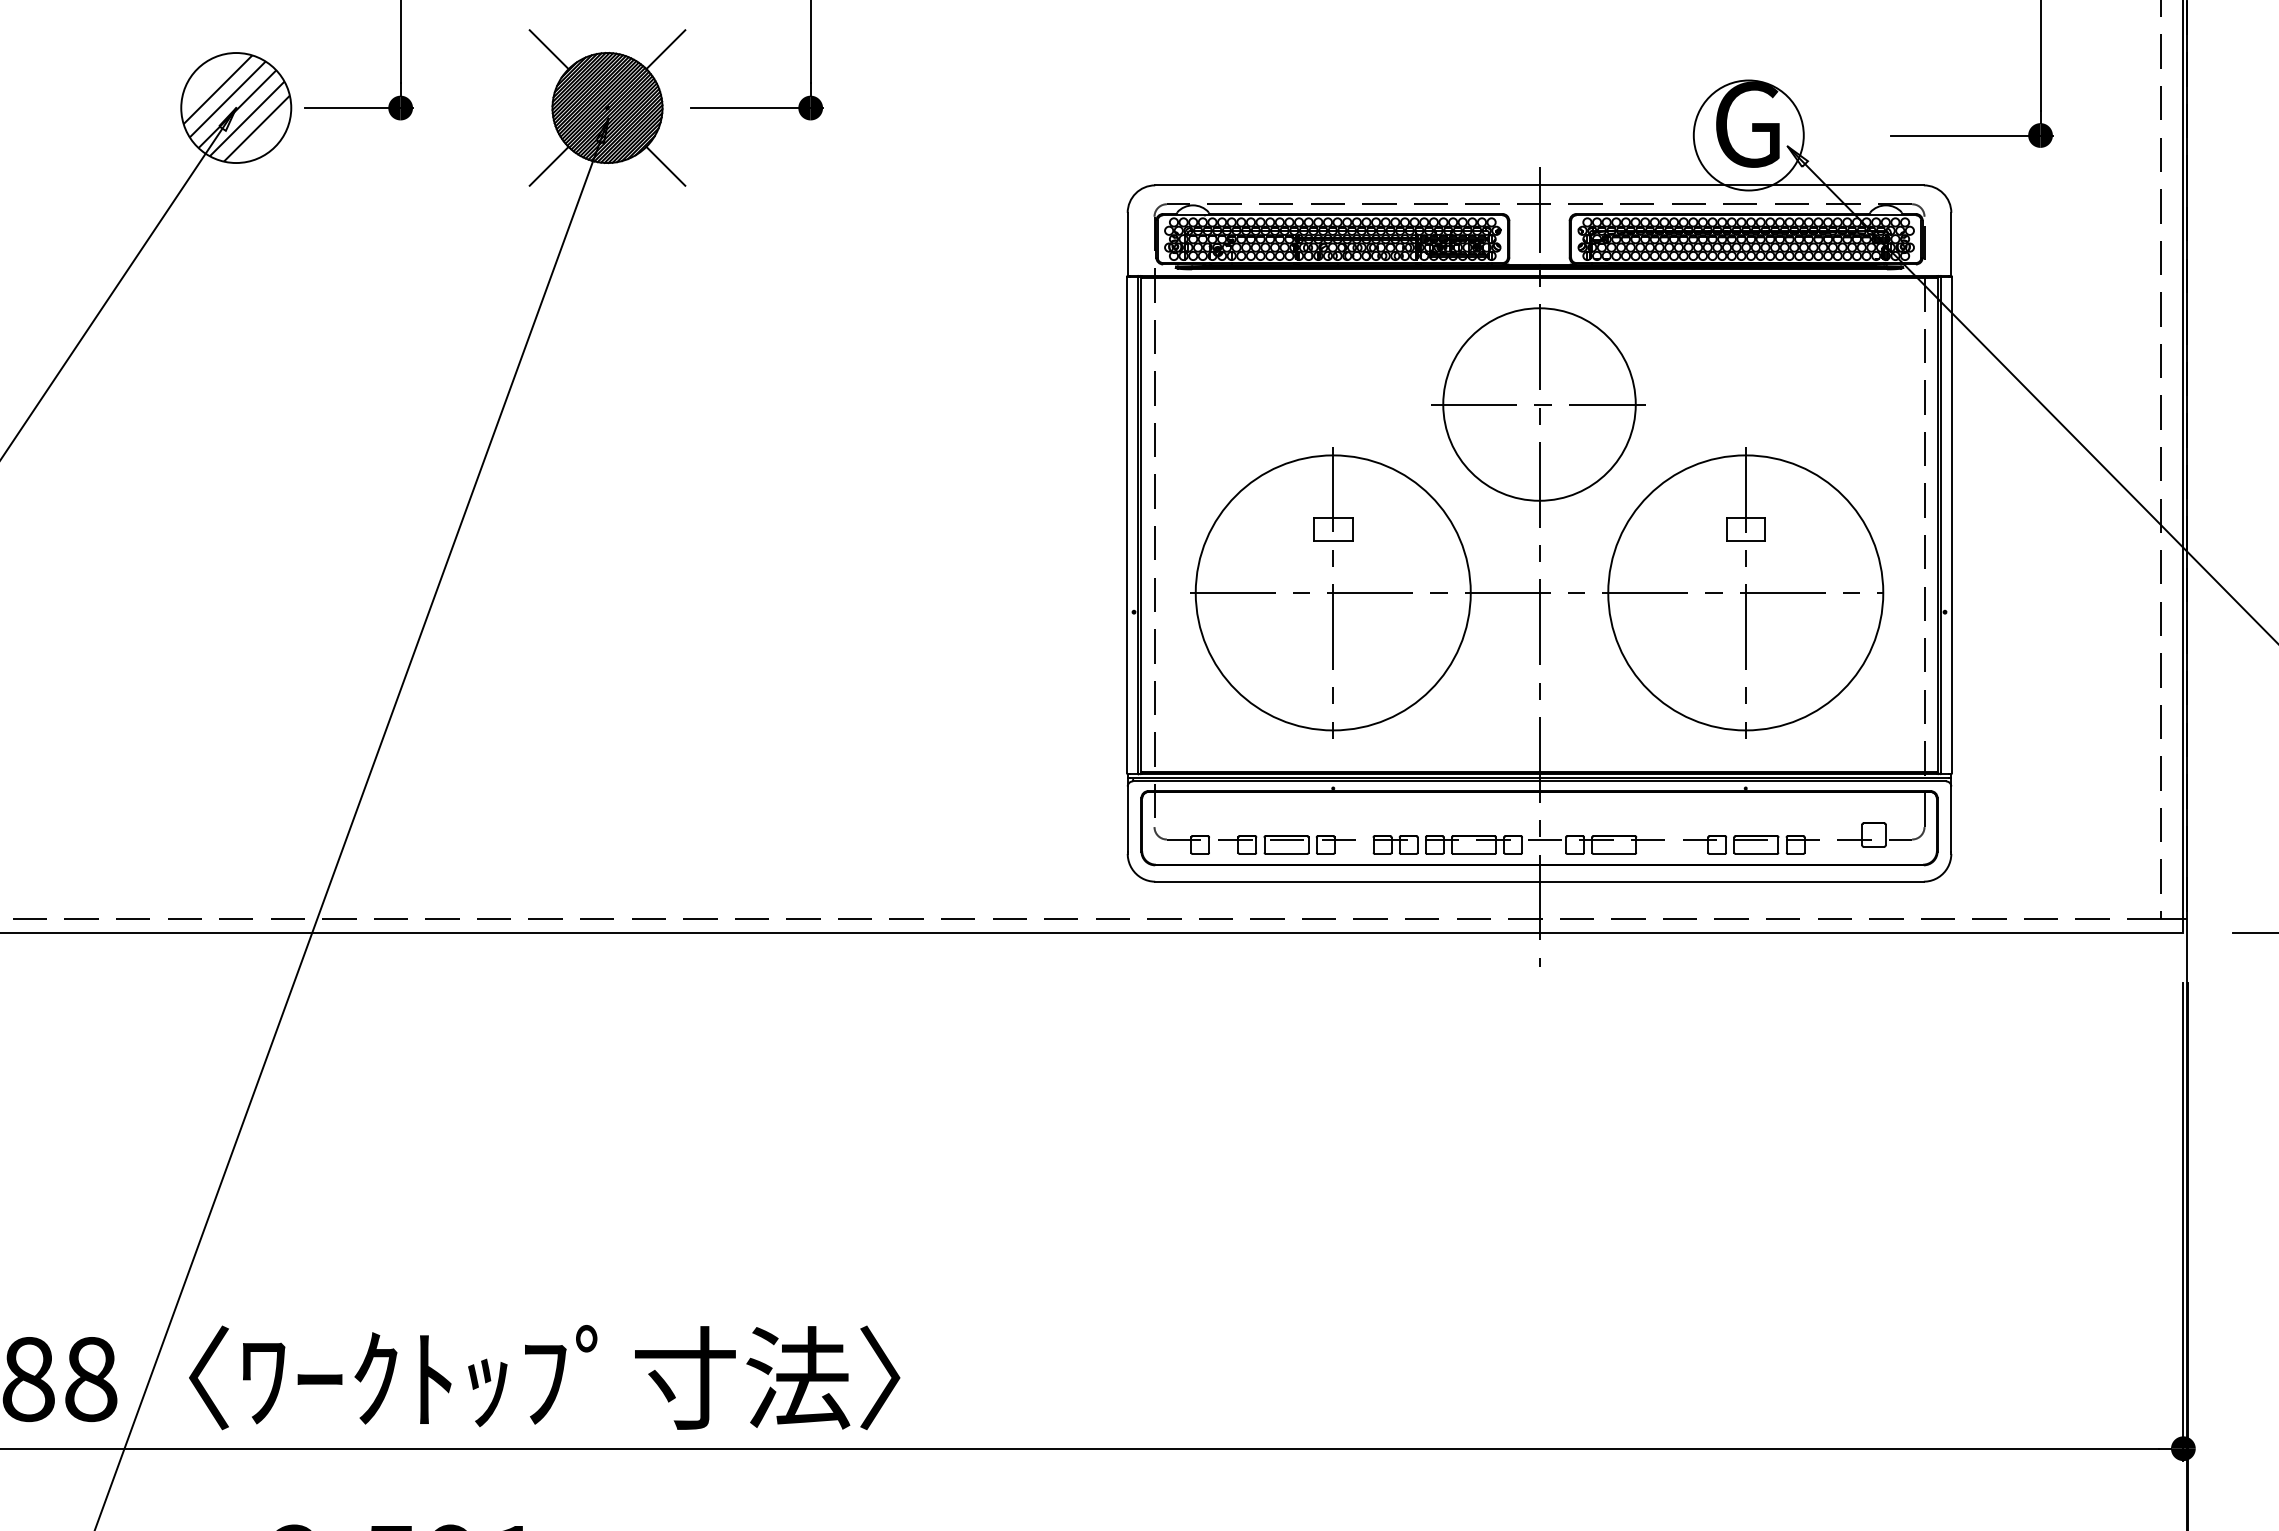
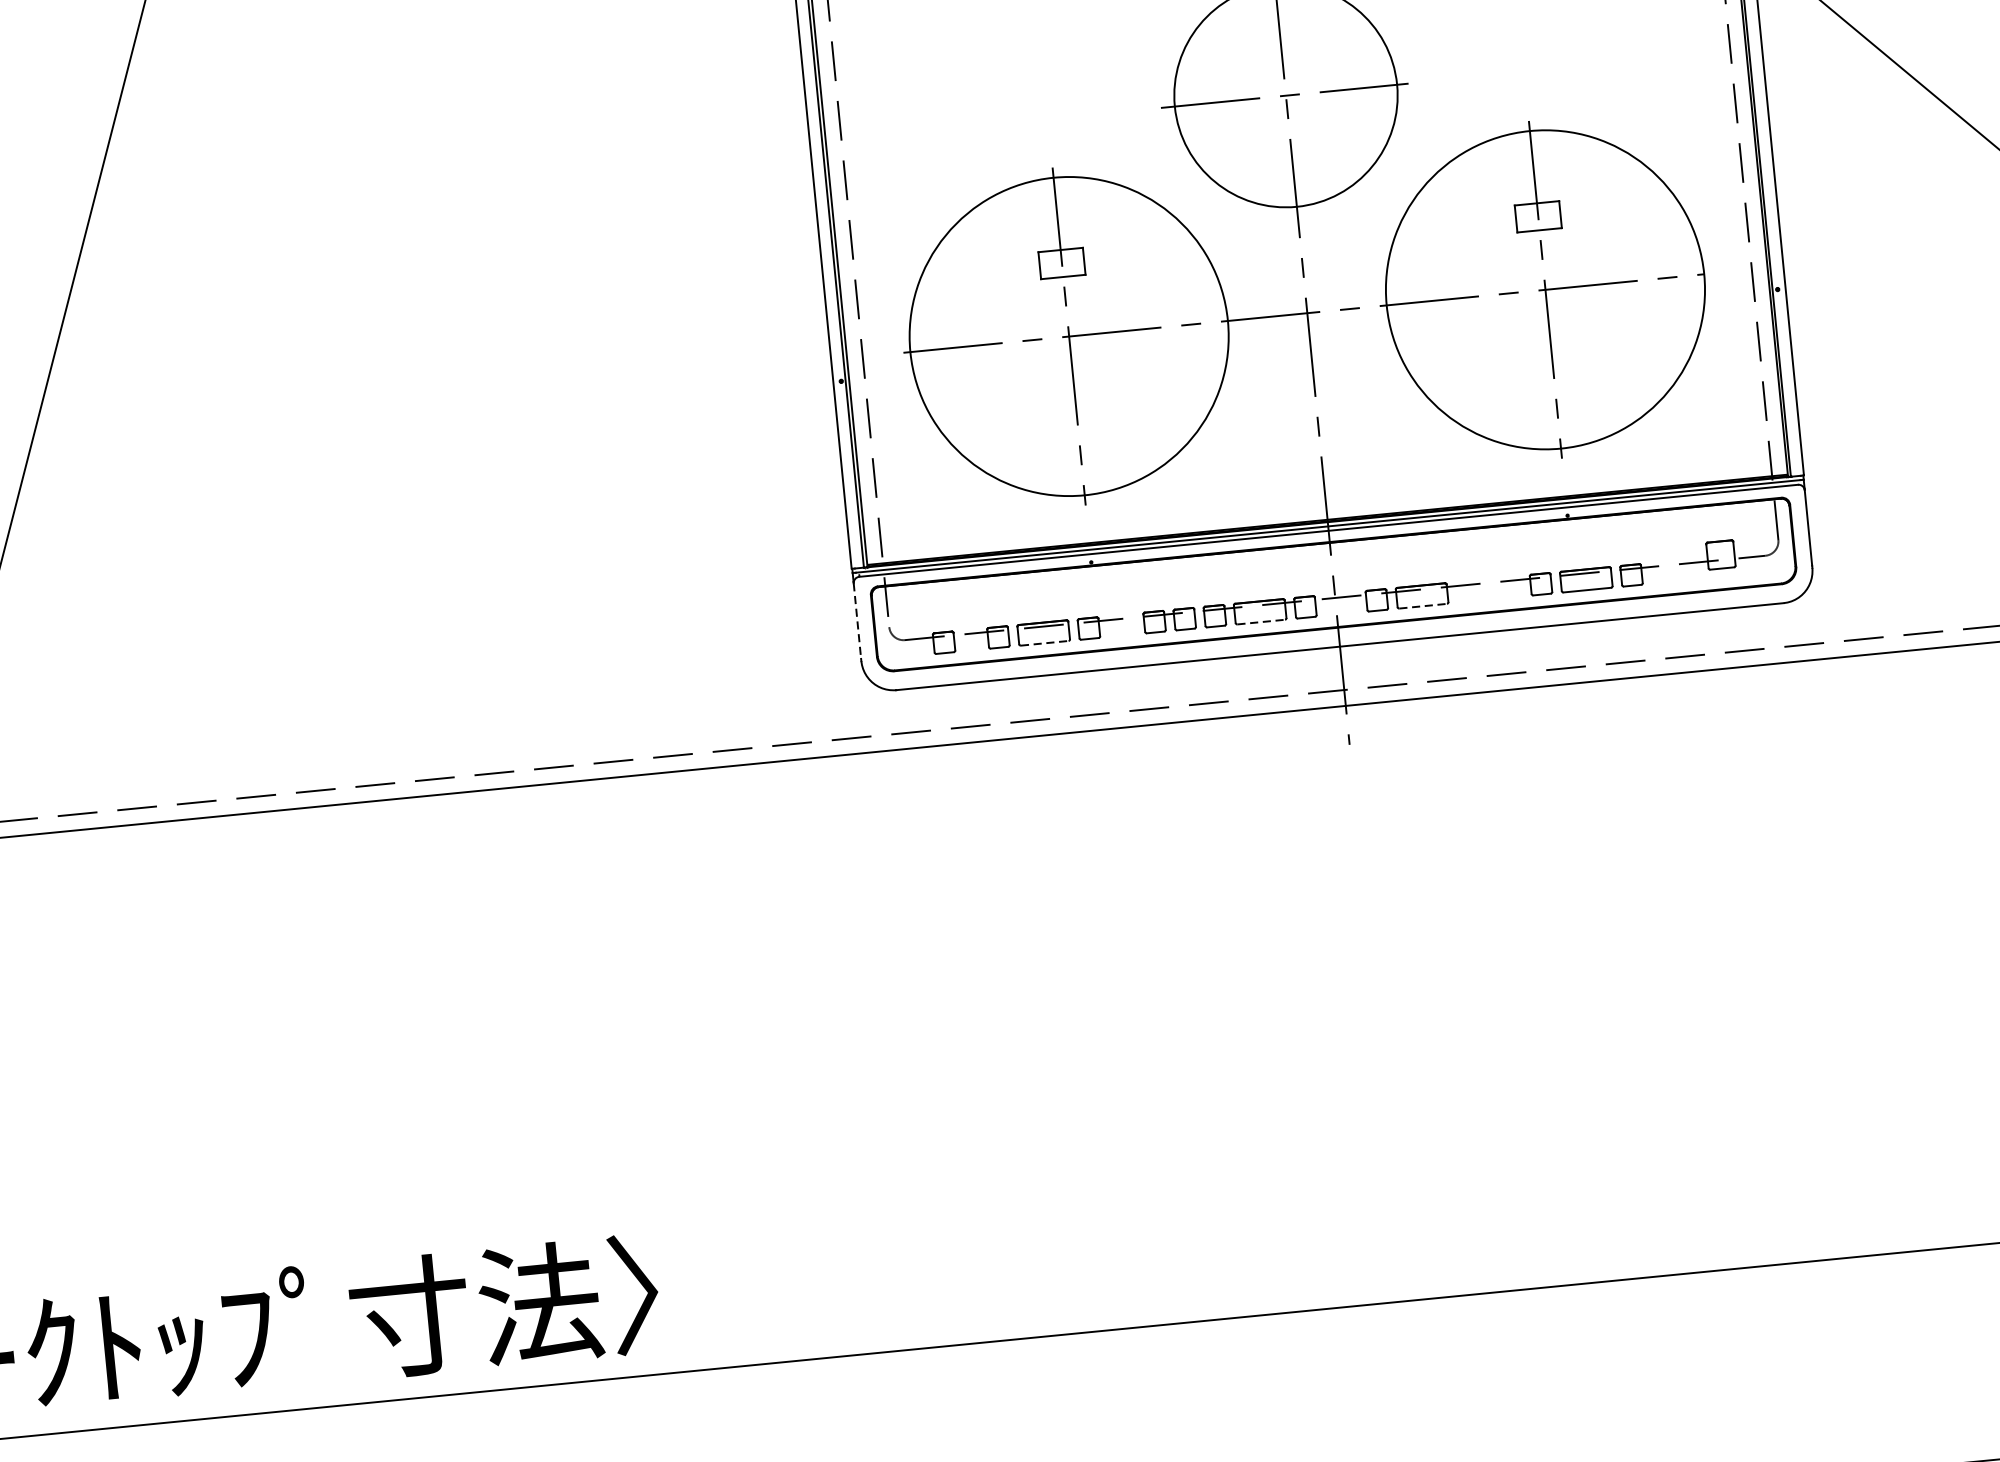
line: (1127, 819) -> (857, 621), solid -> dashed
line: (1286, 854) -> (1044, 643), solid -> dashed
line: (1474, 854) -> (1261, 622), solid -> dashed
line: (1614, 854) -> (1423, 606), solid -> dashed

